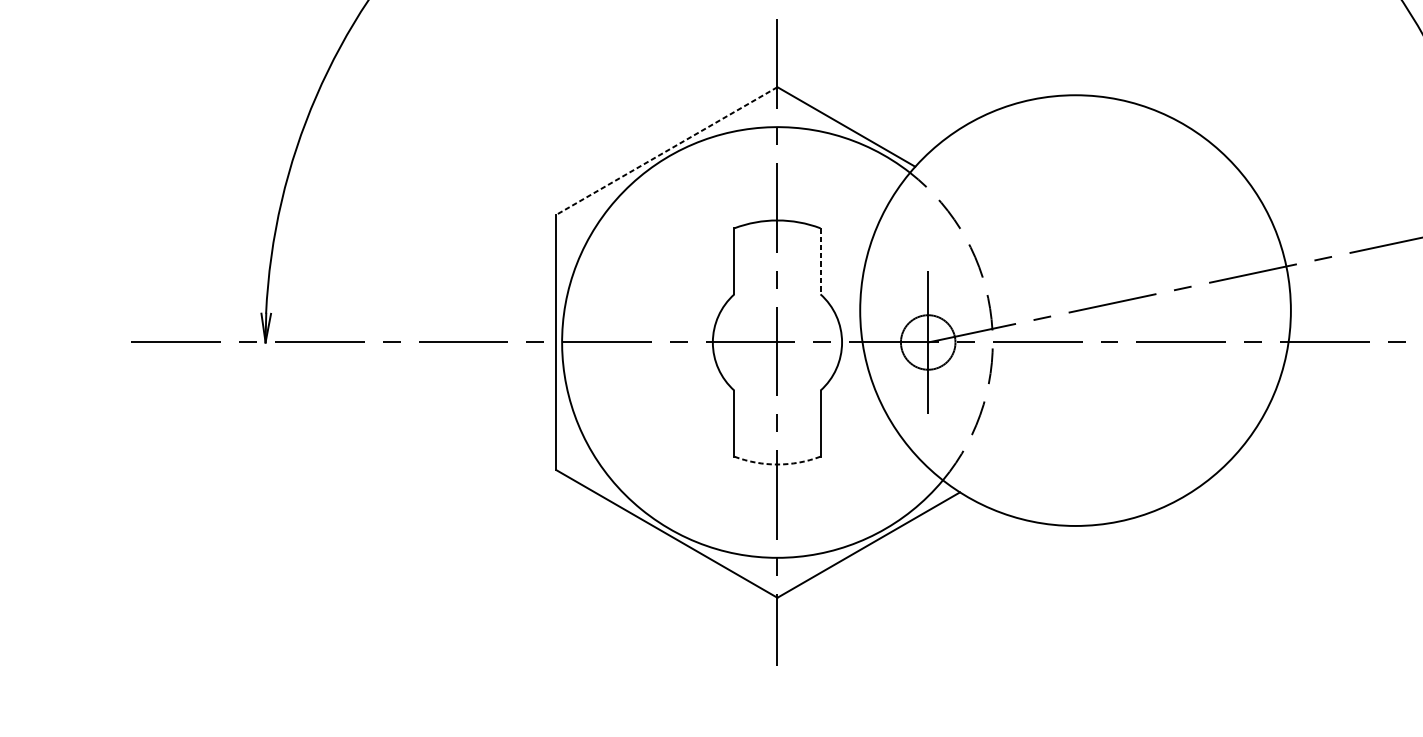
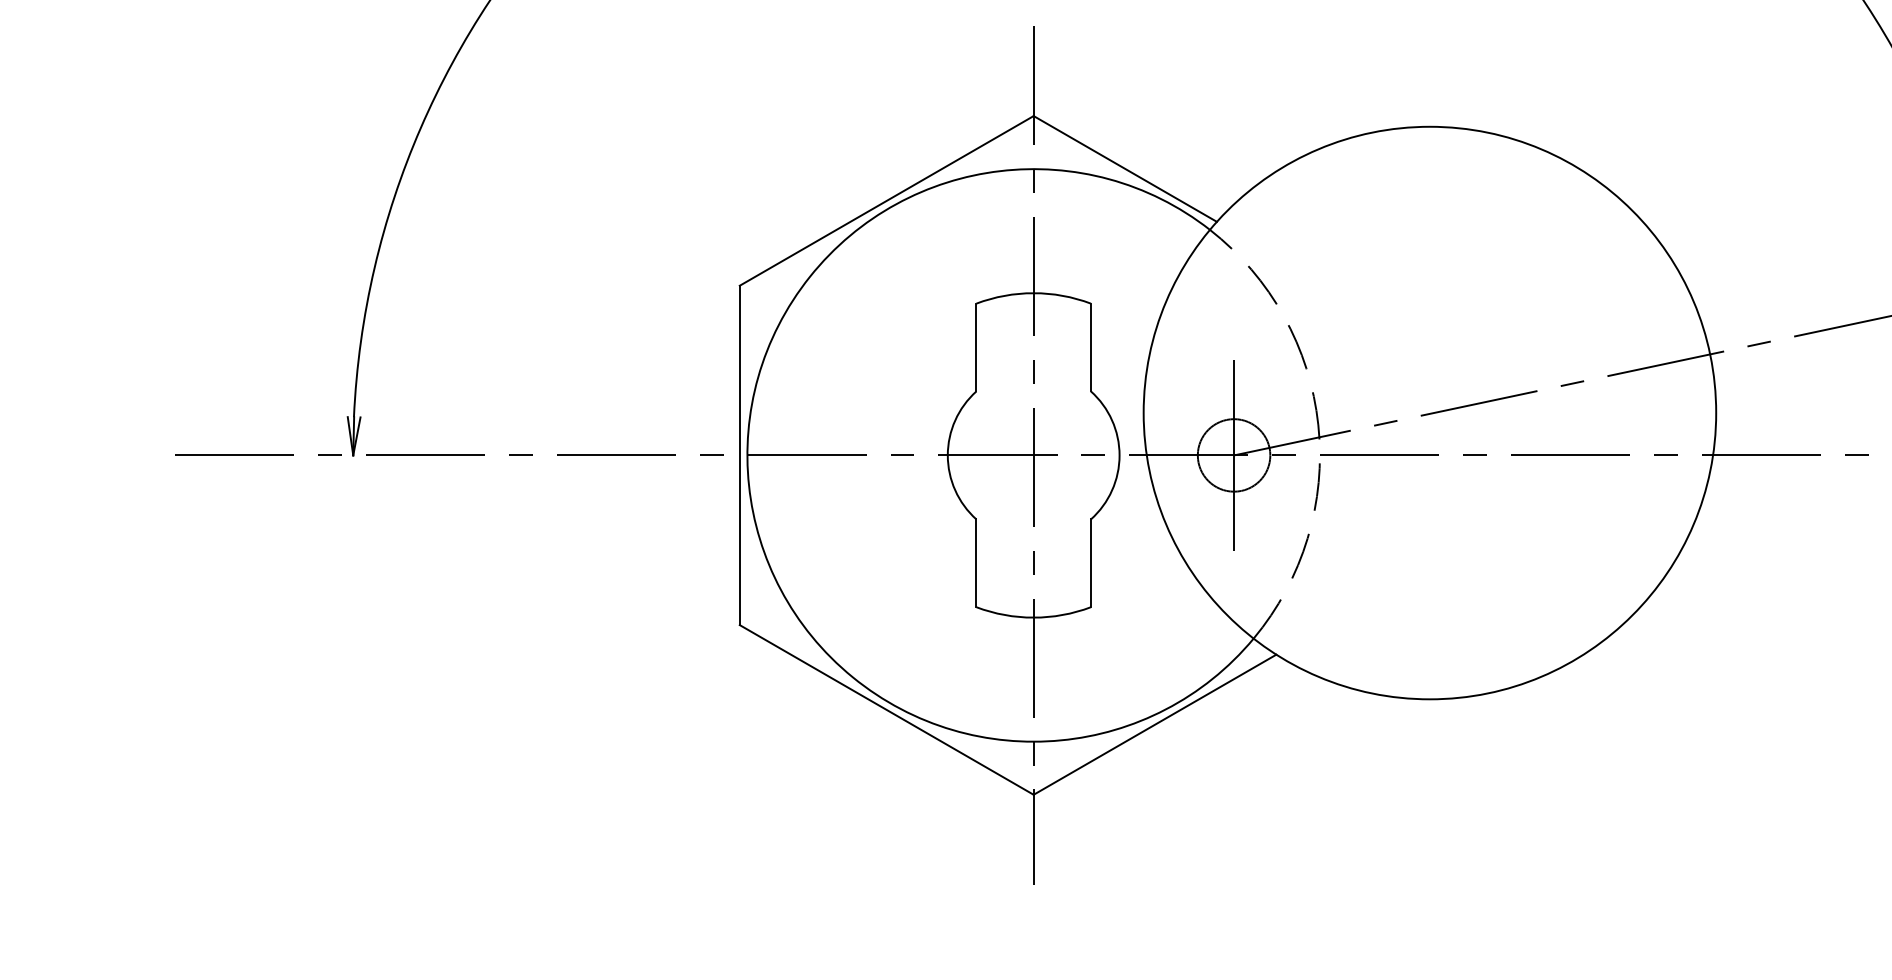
line: (666, 150) -> (886, 200), dashed -> solid
line: (820, 261) -> (1090, 347), dashed -> solid
arc: (777, 464) -> (1033, 617), dashed -> solid

